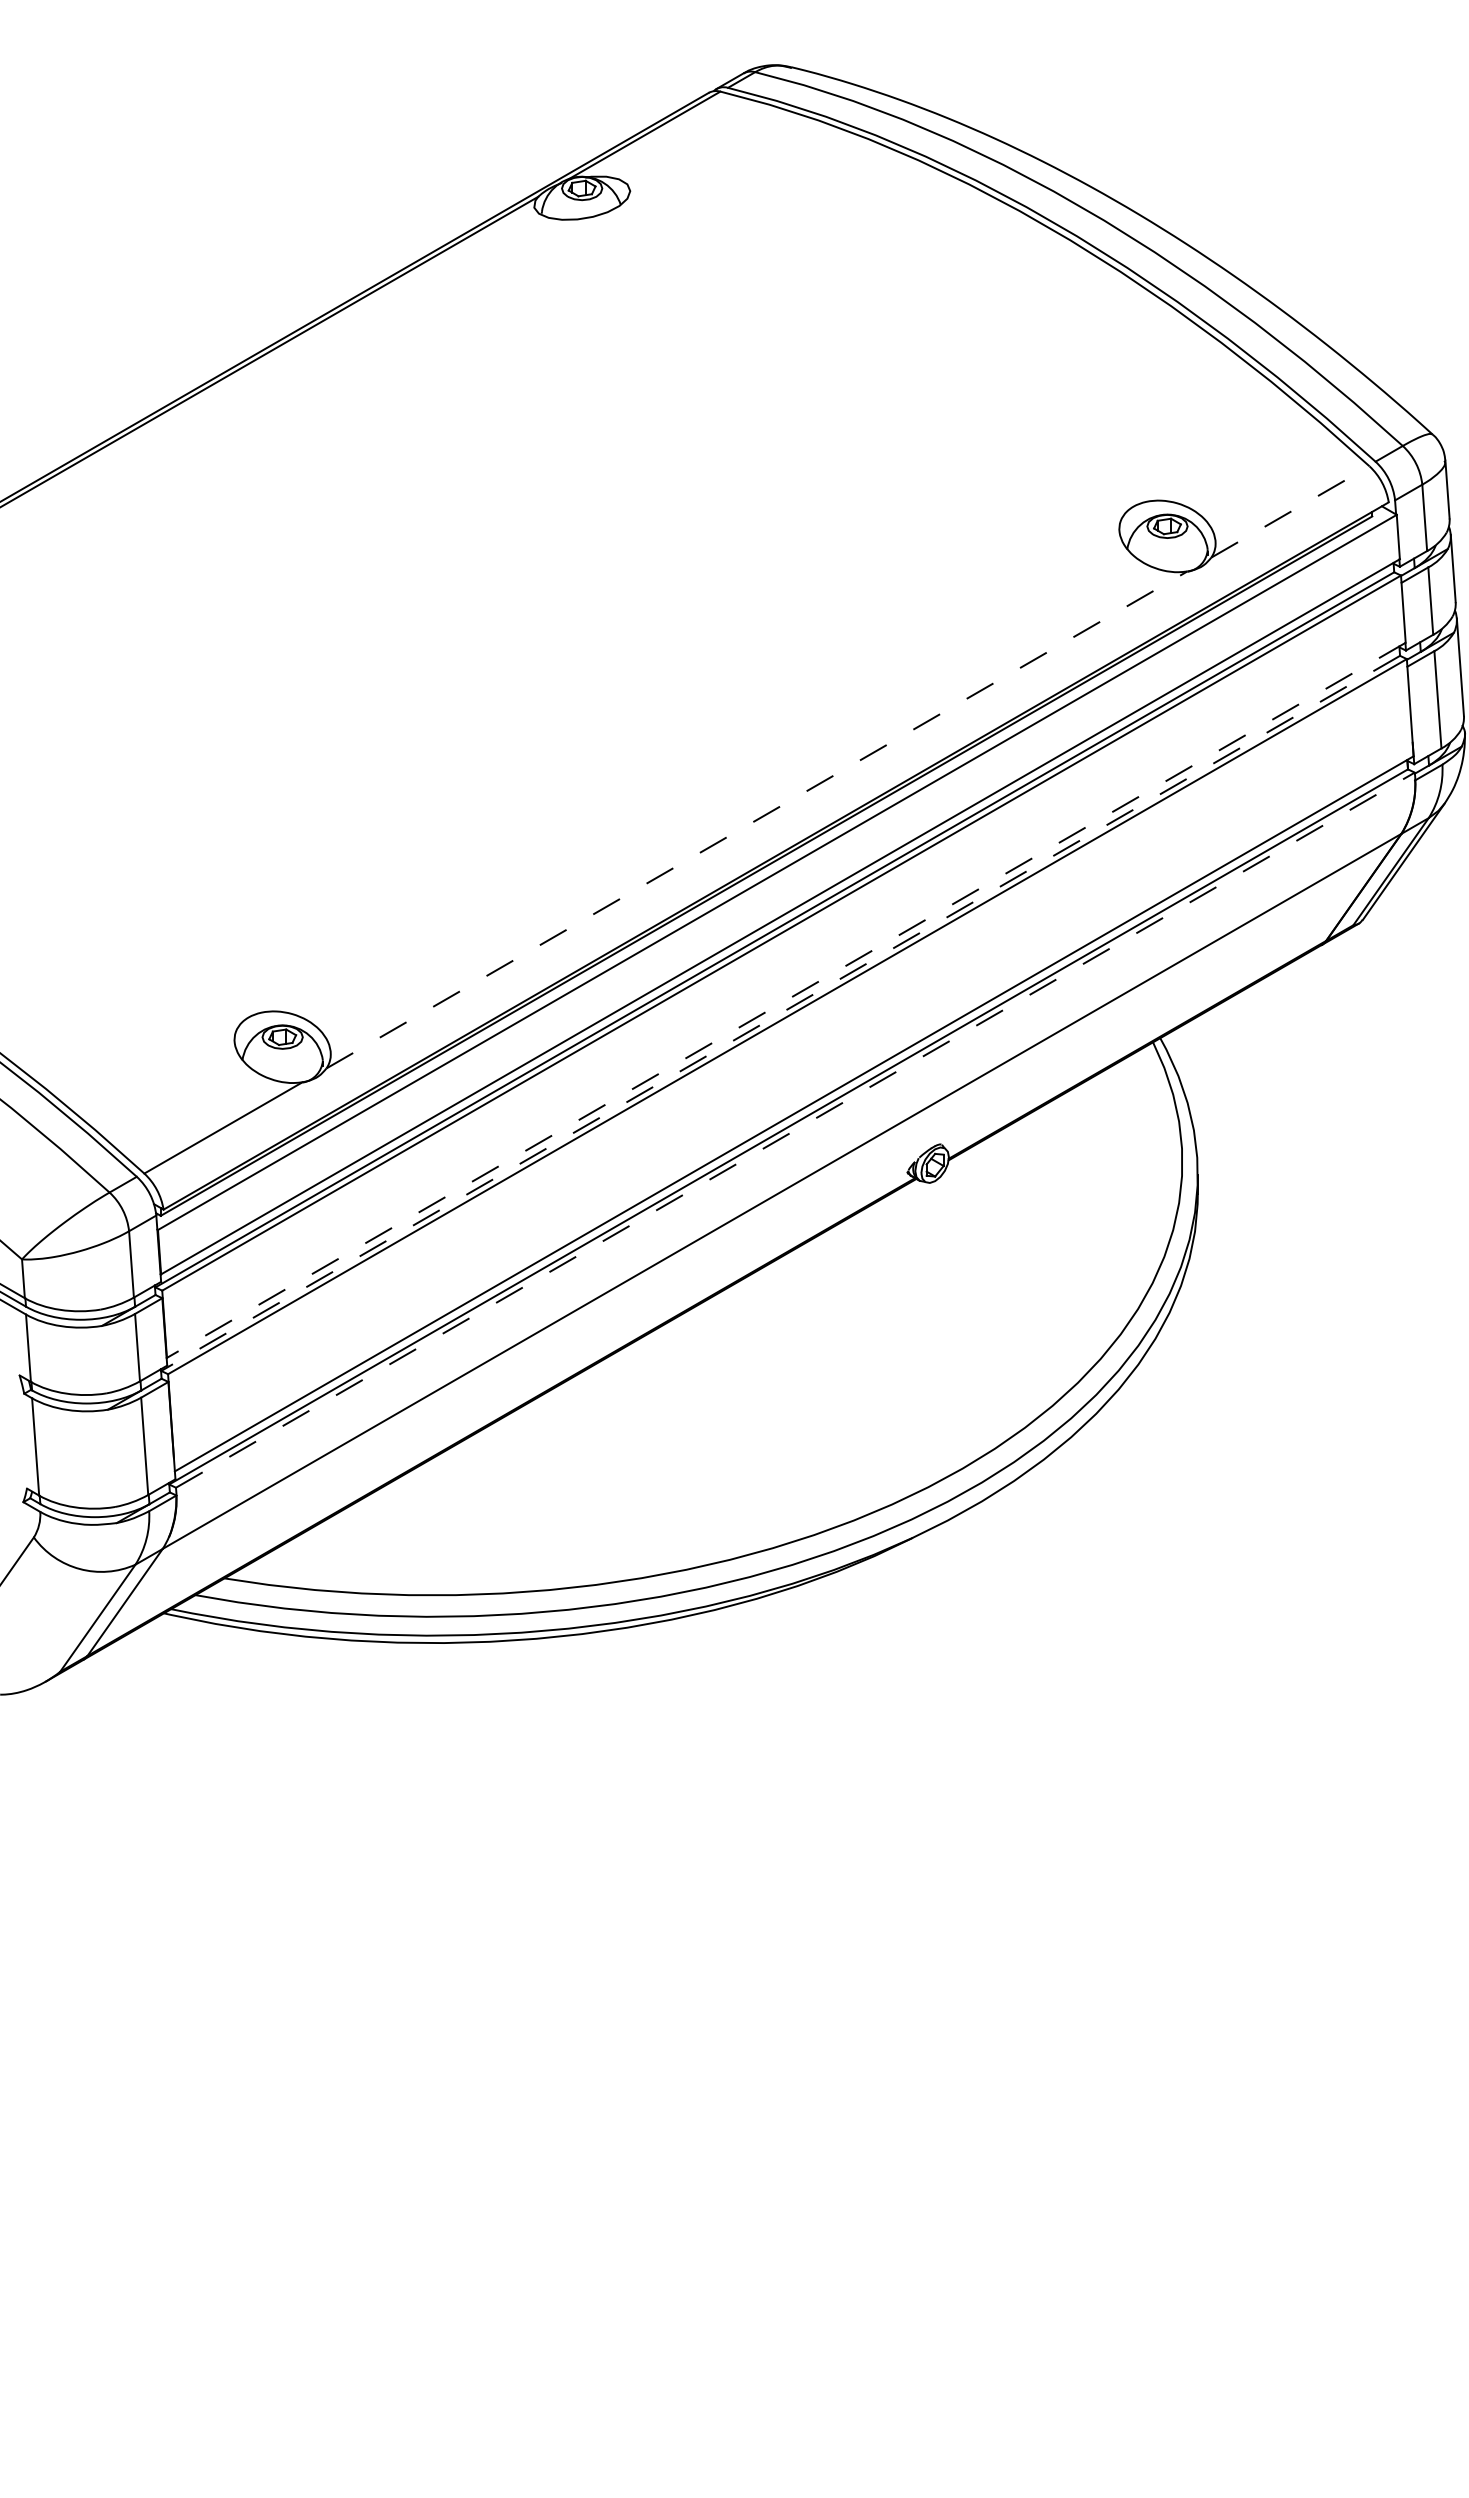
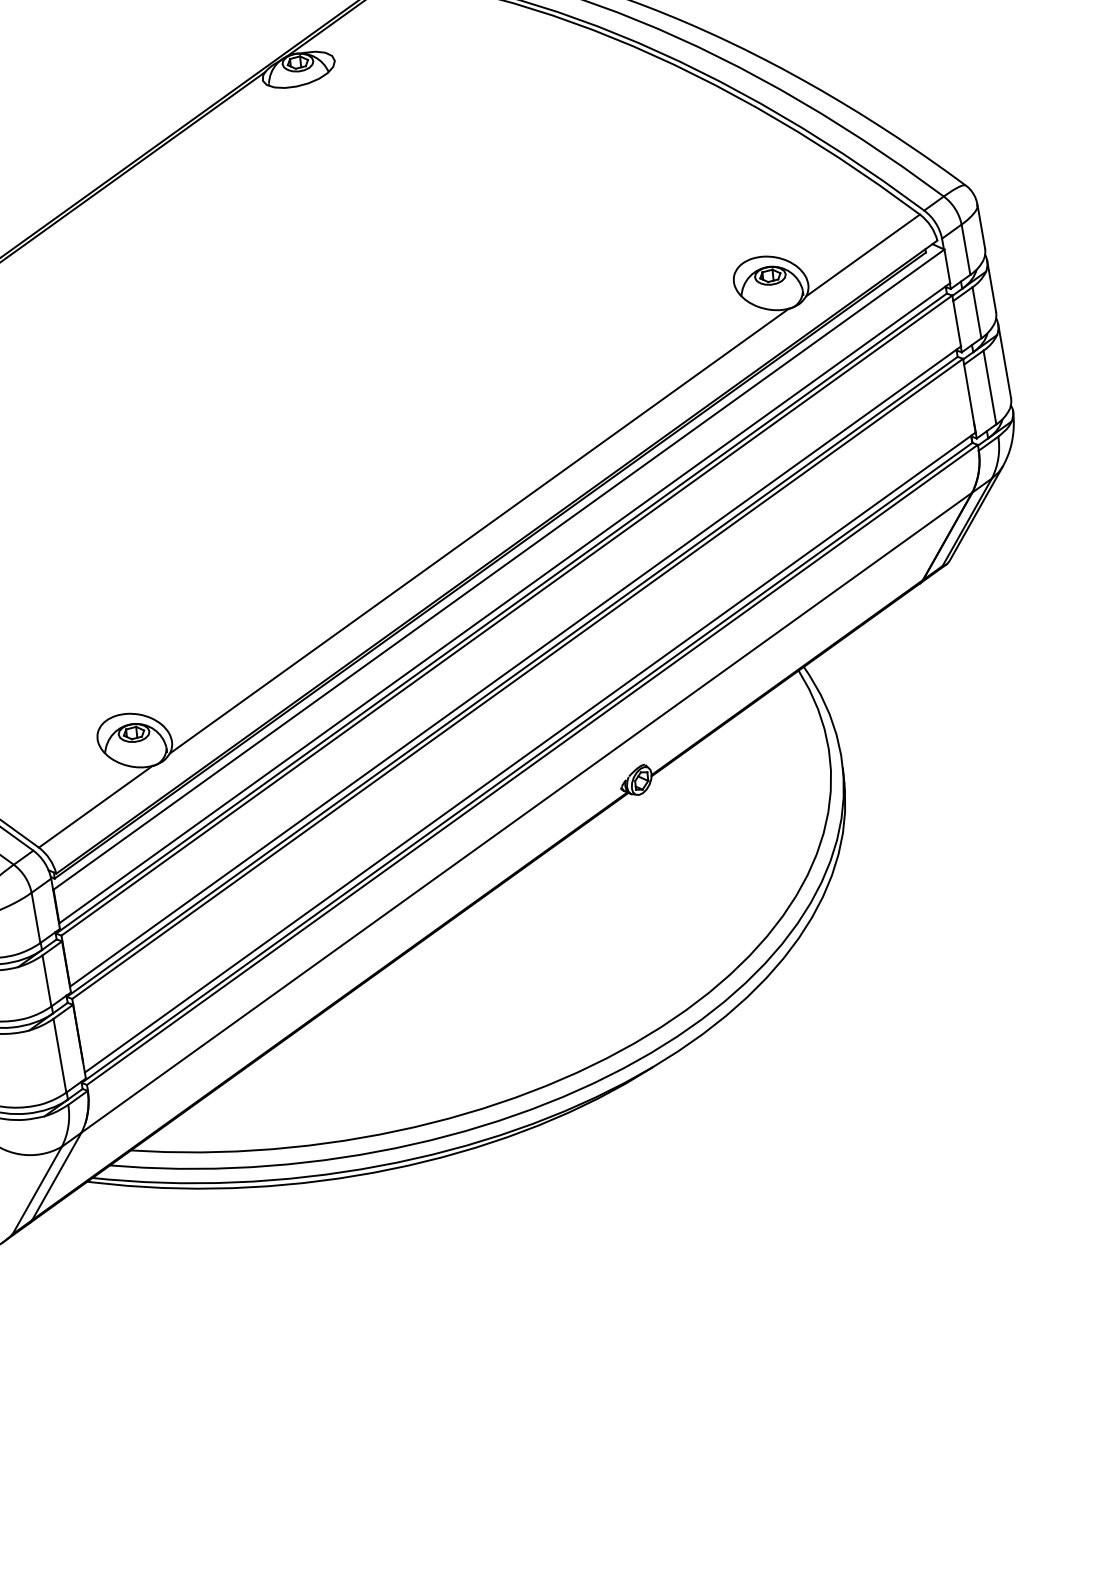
line: (1290, 511) -> (863, 255), dashed -> solid
line: (757, 819) -> (479, 530), dashed -> solid
line: (785, 1000) -> (514, 666), dashed -> solid
line: (780, 1013) -> (512, 677), dashed -> solid
line: (795, 1129) -> (532, 764), dashed -> solid

